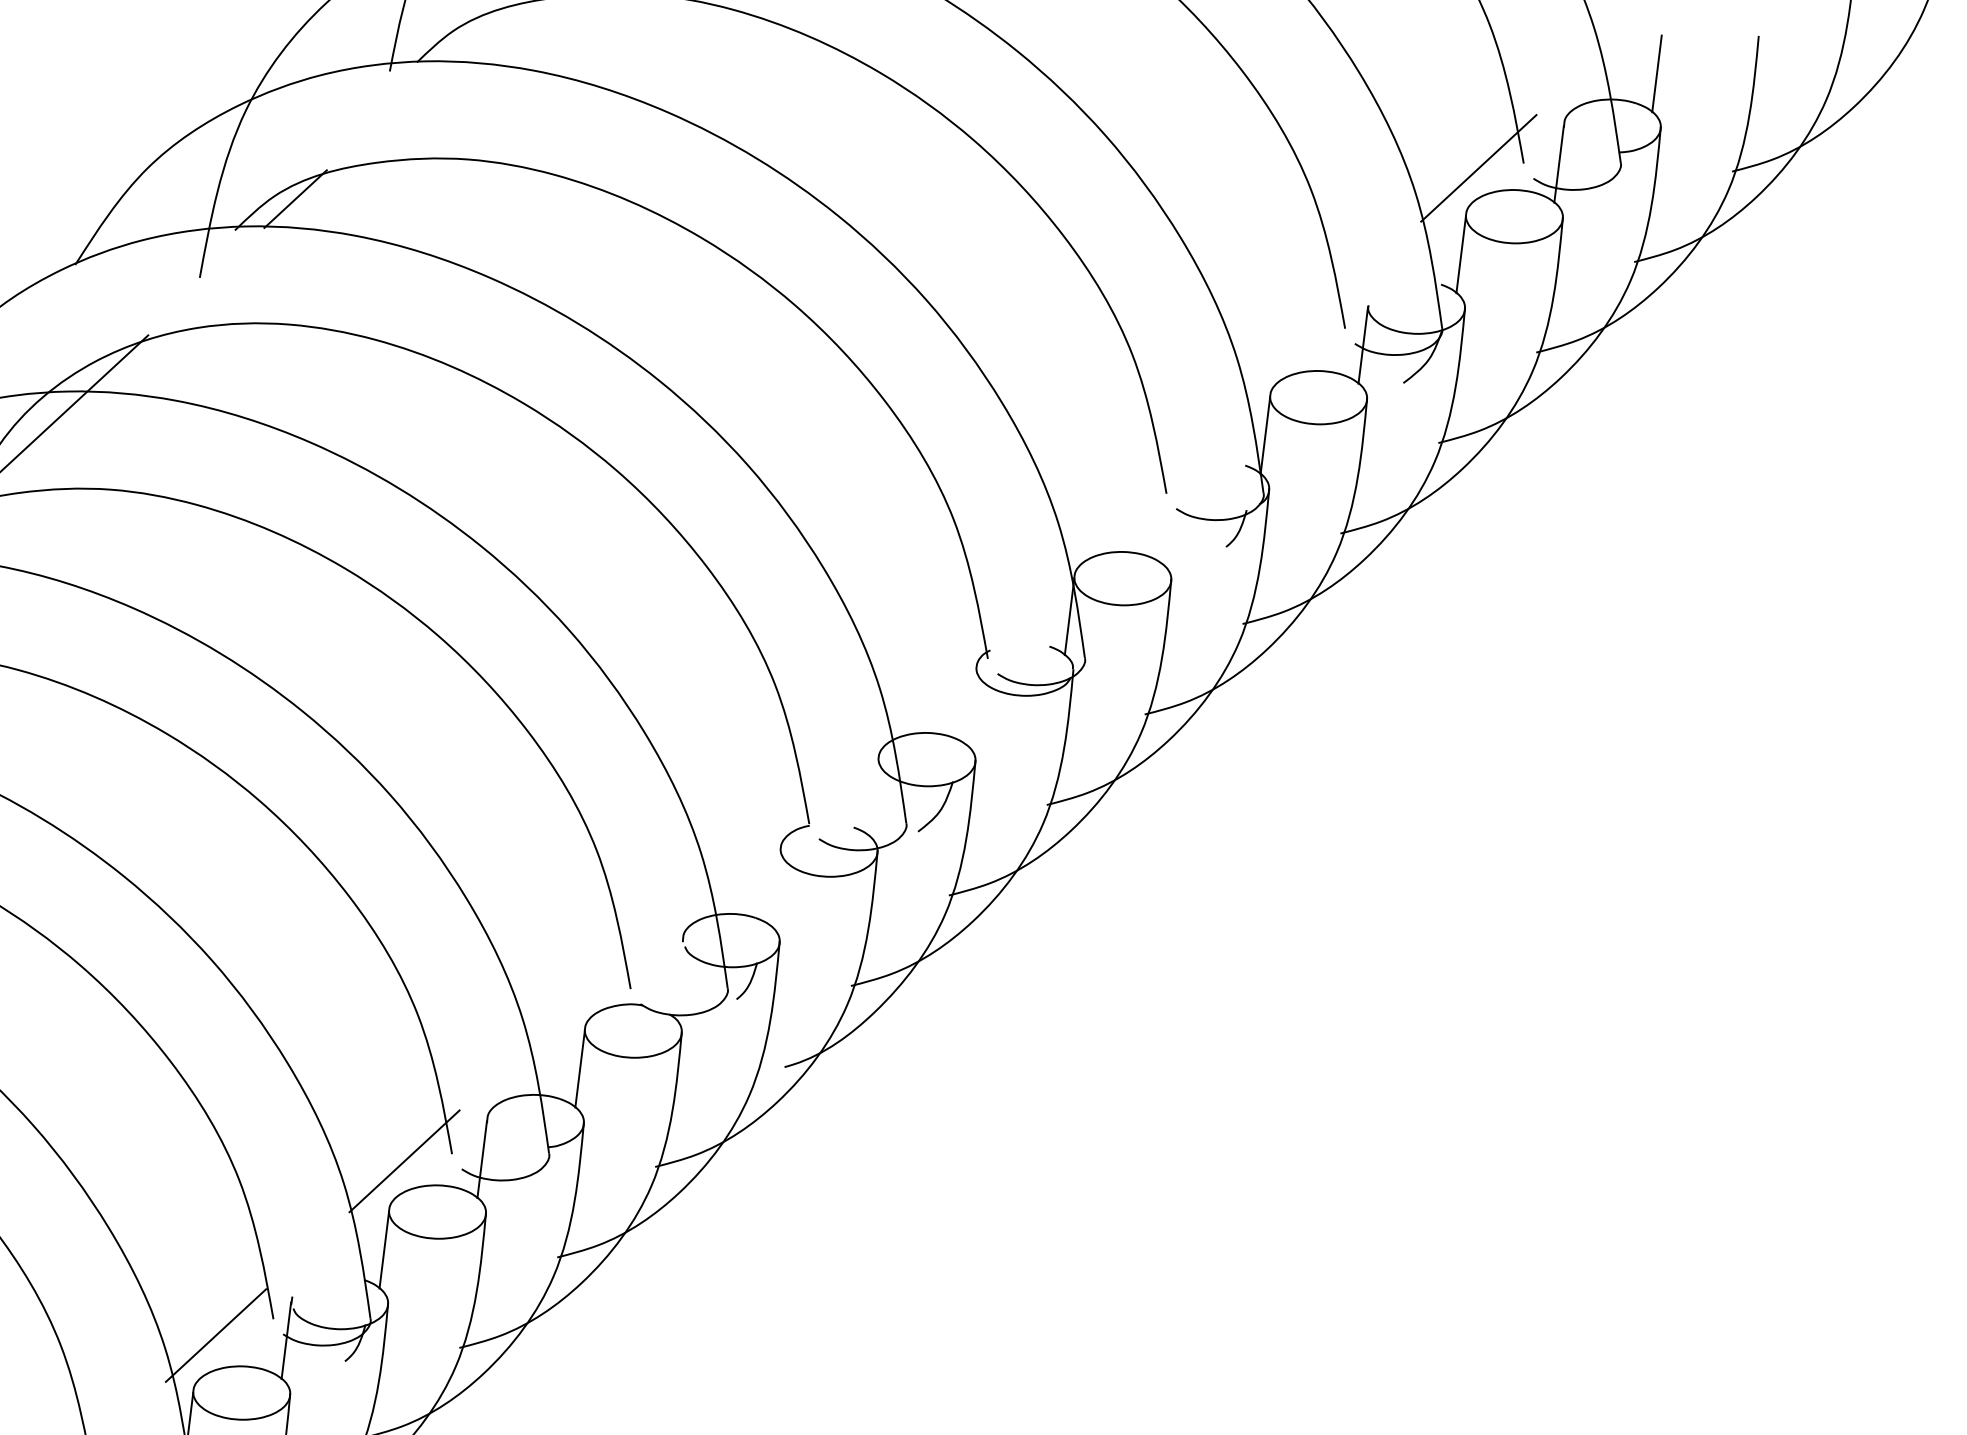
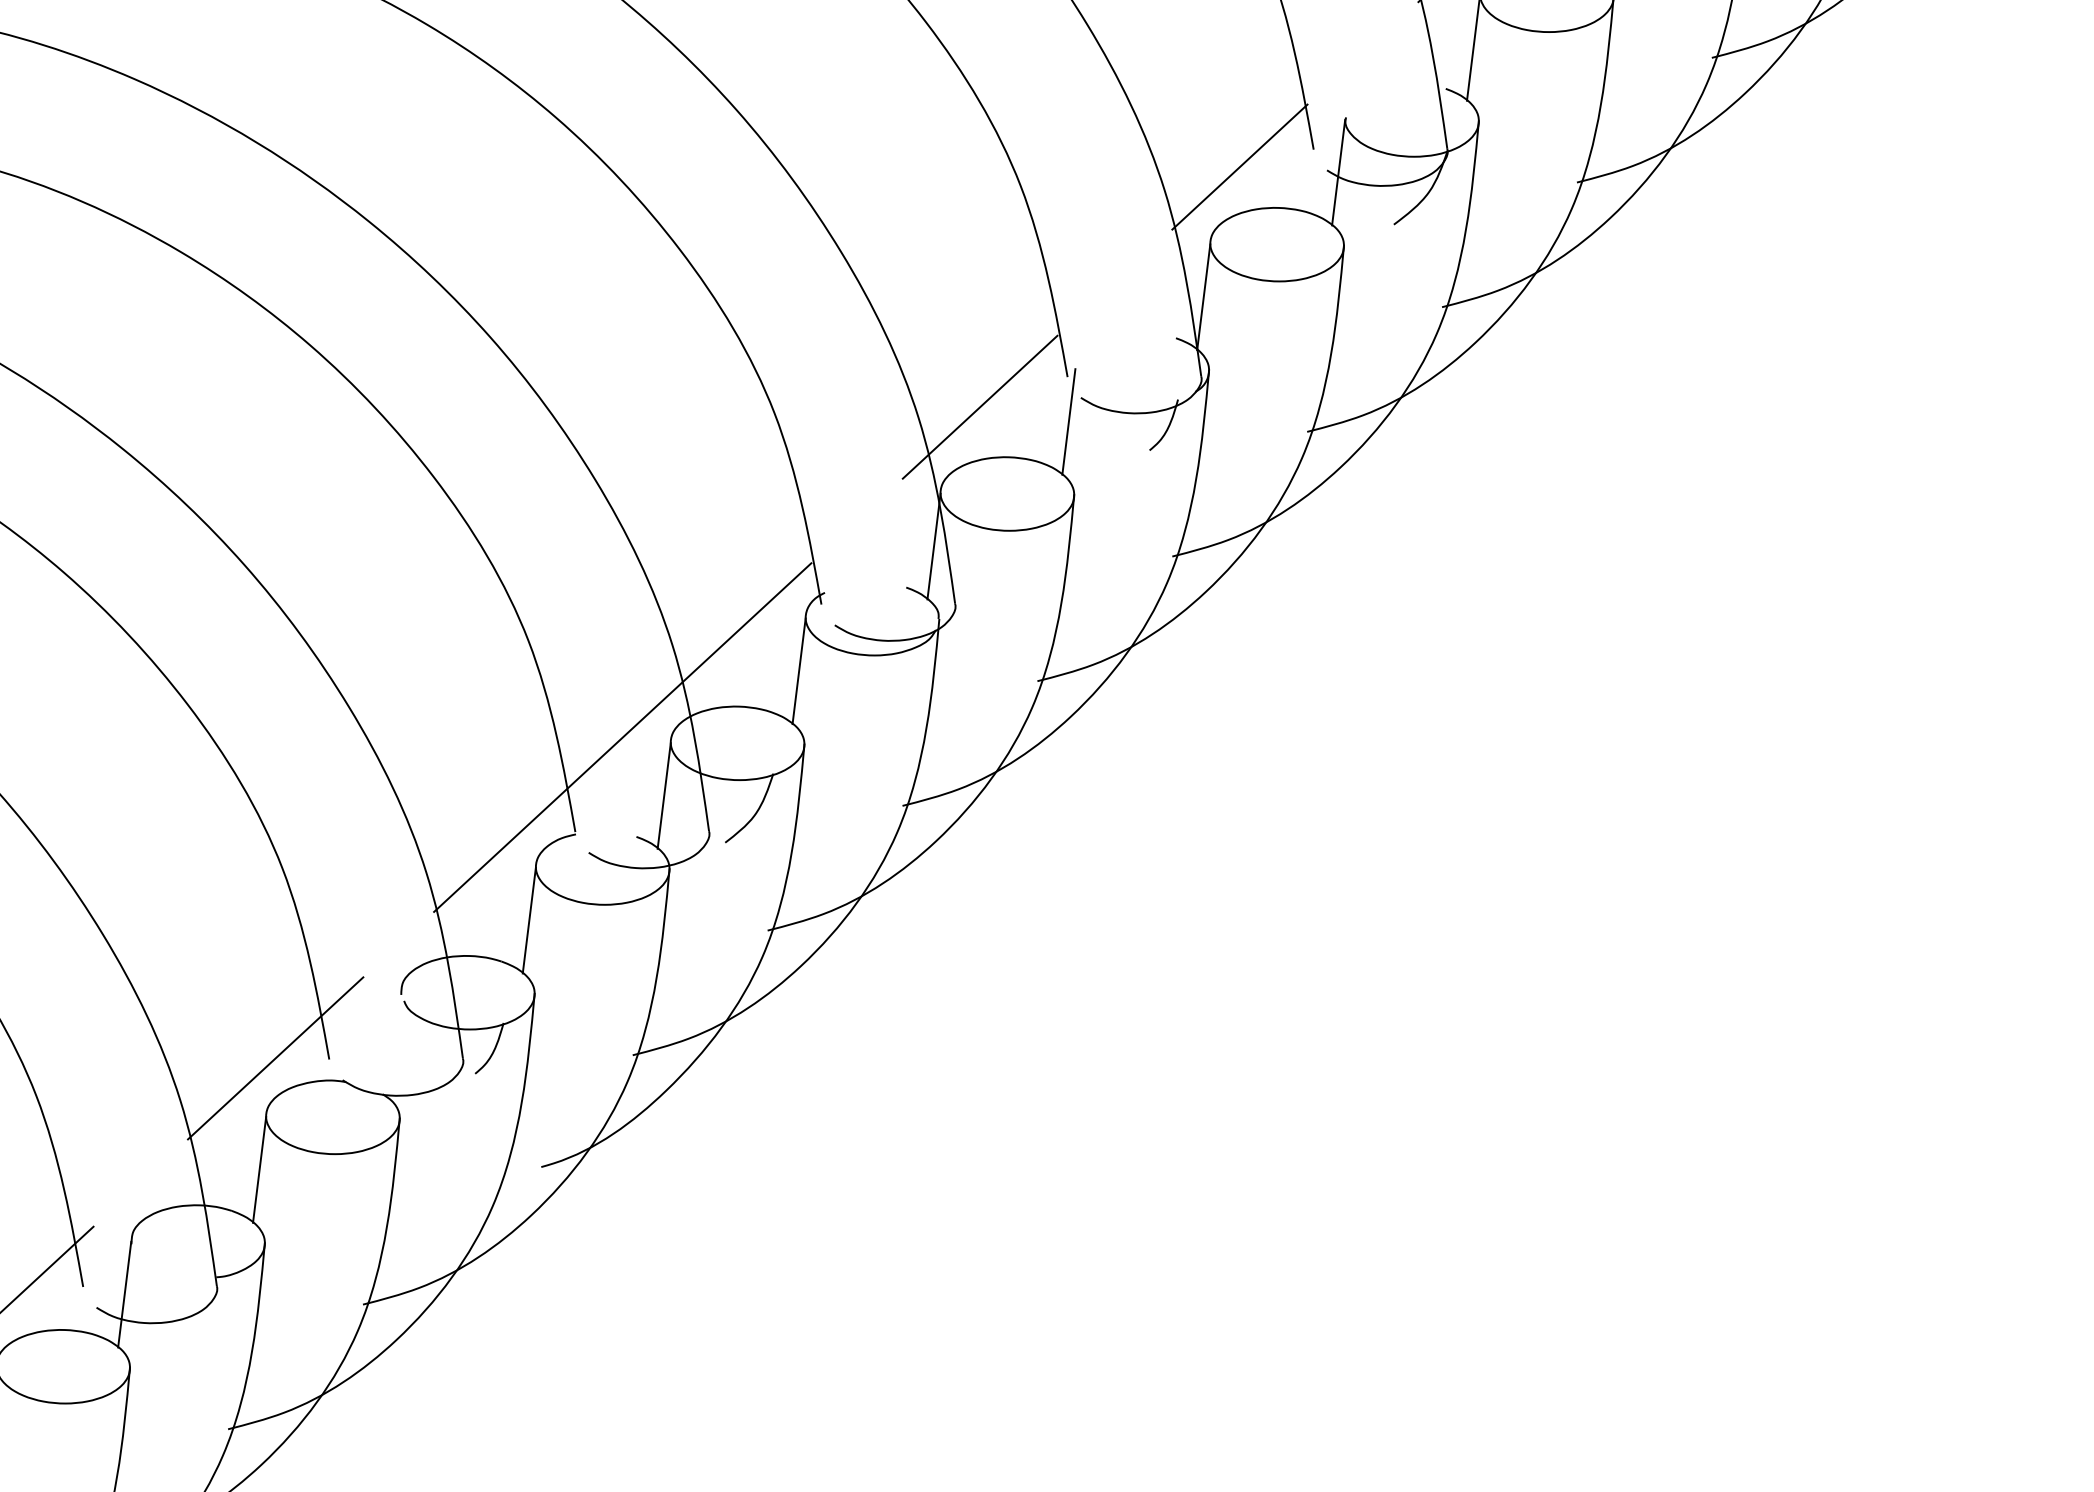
line: (1291, 341) -> (1239, 167), added
line: (1102, 515) -> (979, 407), added
line: (1167, 526) -> (1068, 422), added
line: (971, 707) -> (798, 671), added
line: (843, 754) -> (622, 736), added
line: (873, 797) -> (663, 795), added
line: (775, 888) -> (528, 920), added
line: (591, 988) -> (275, 1058), added

